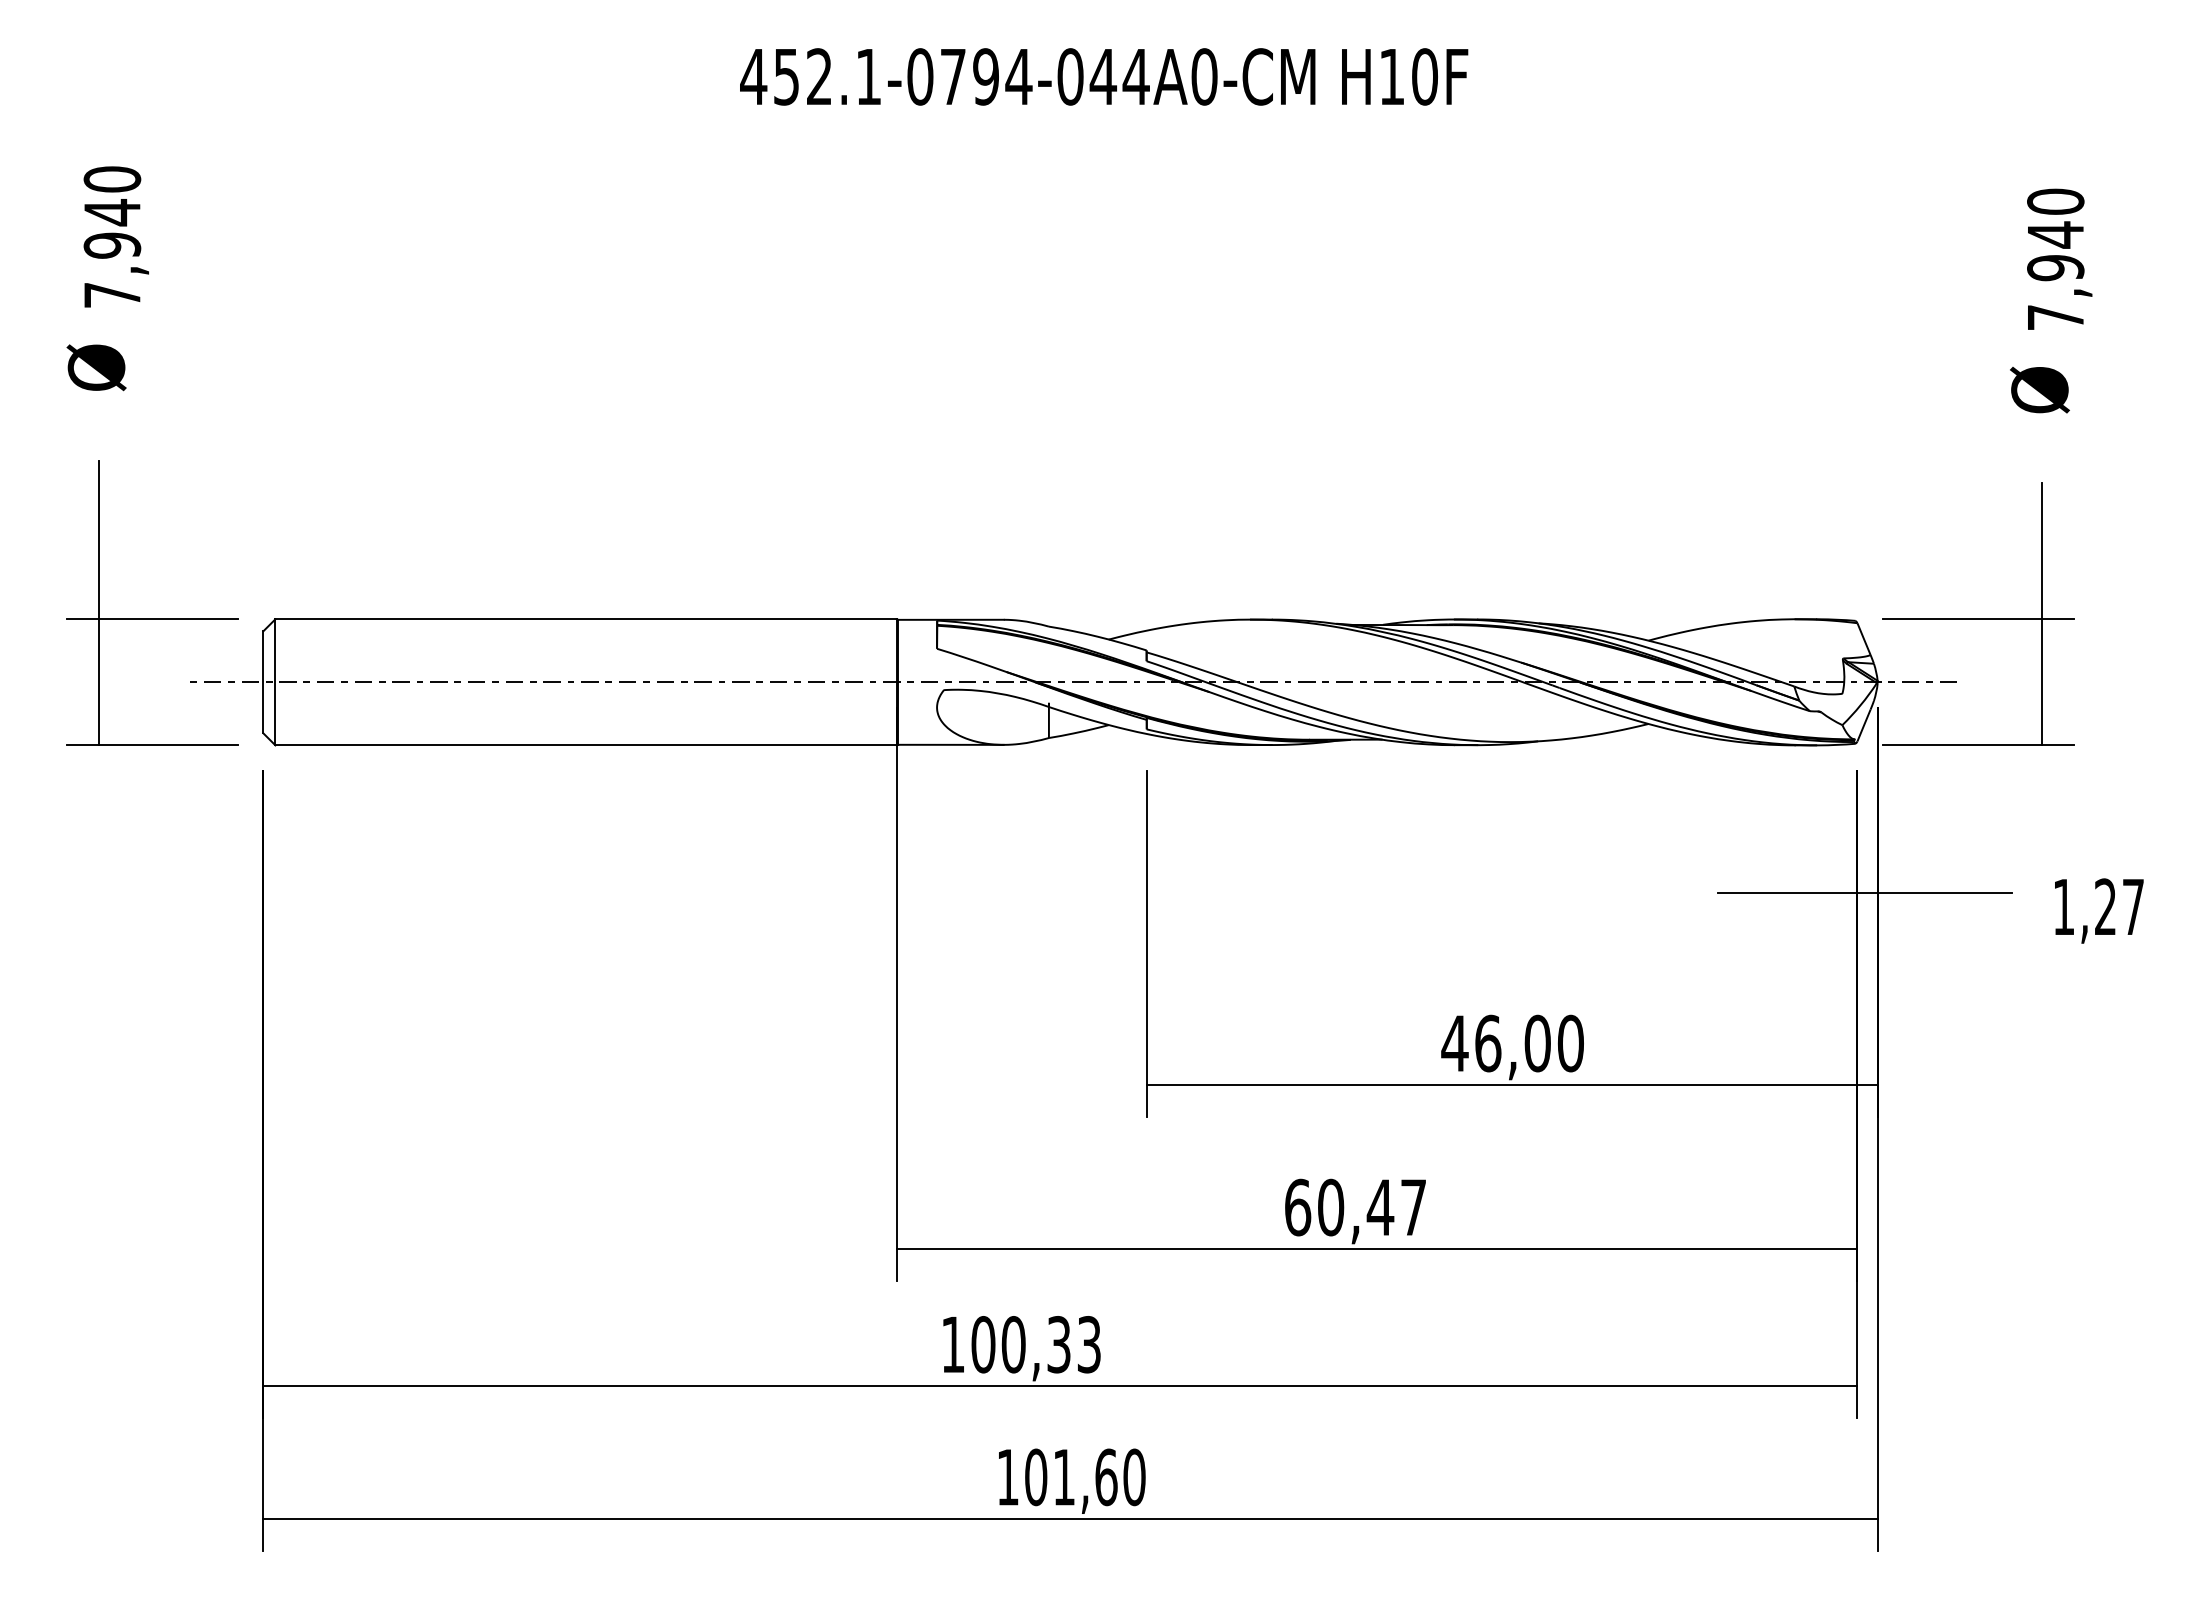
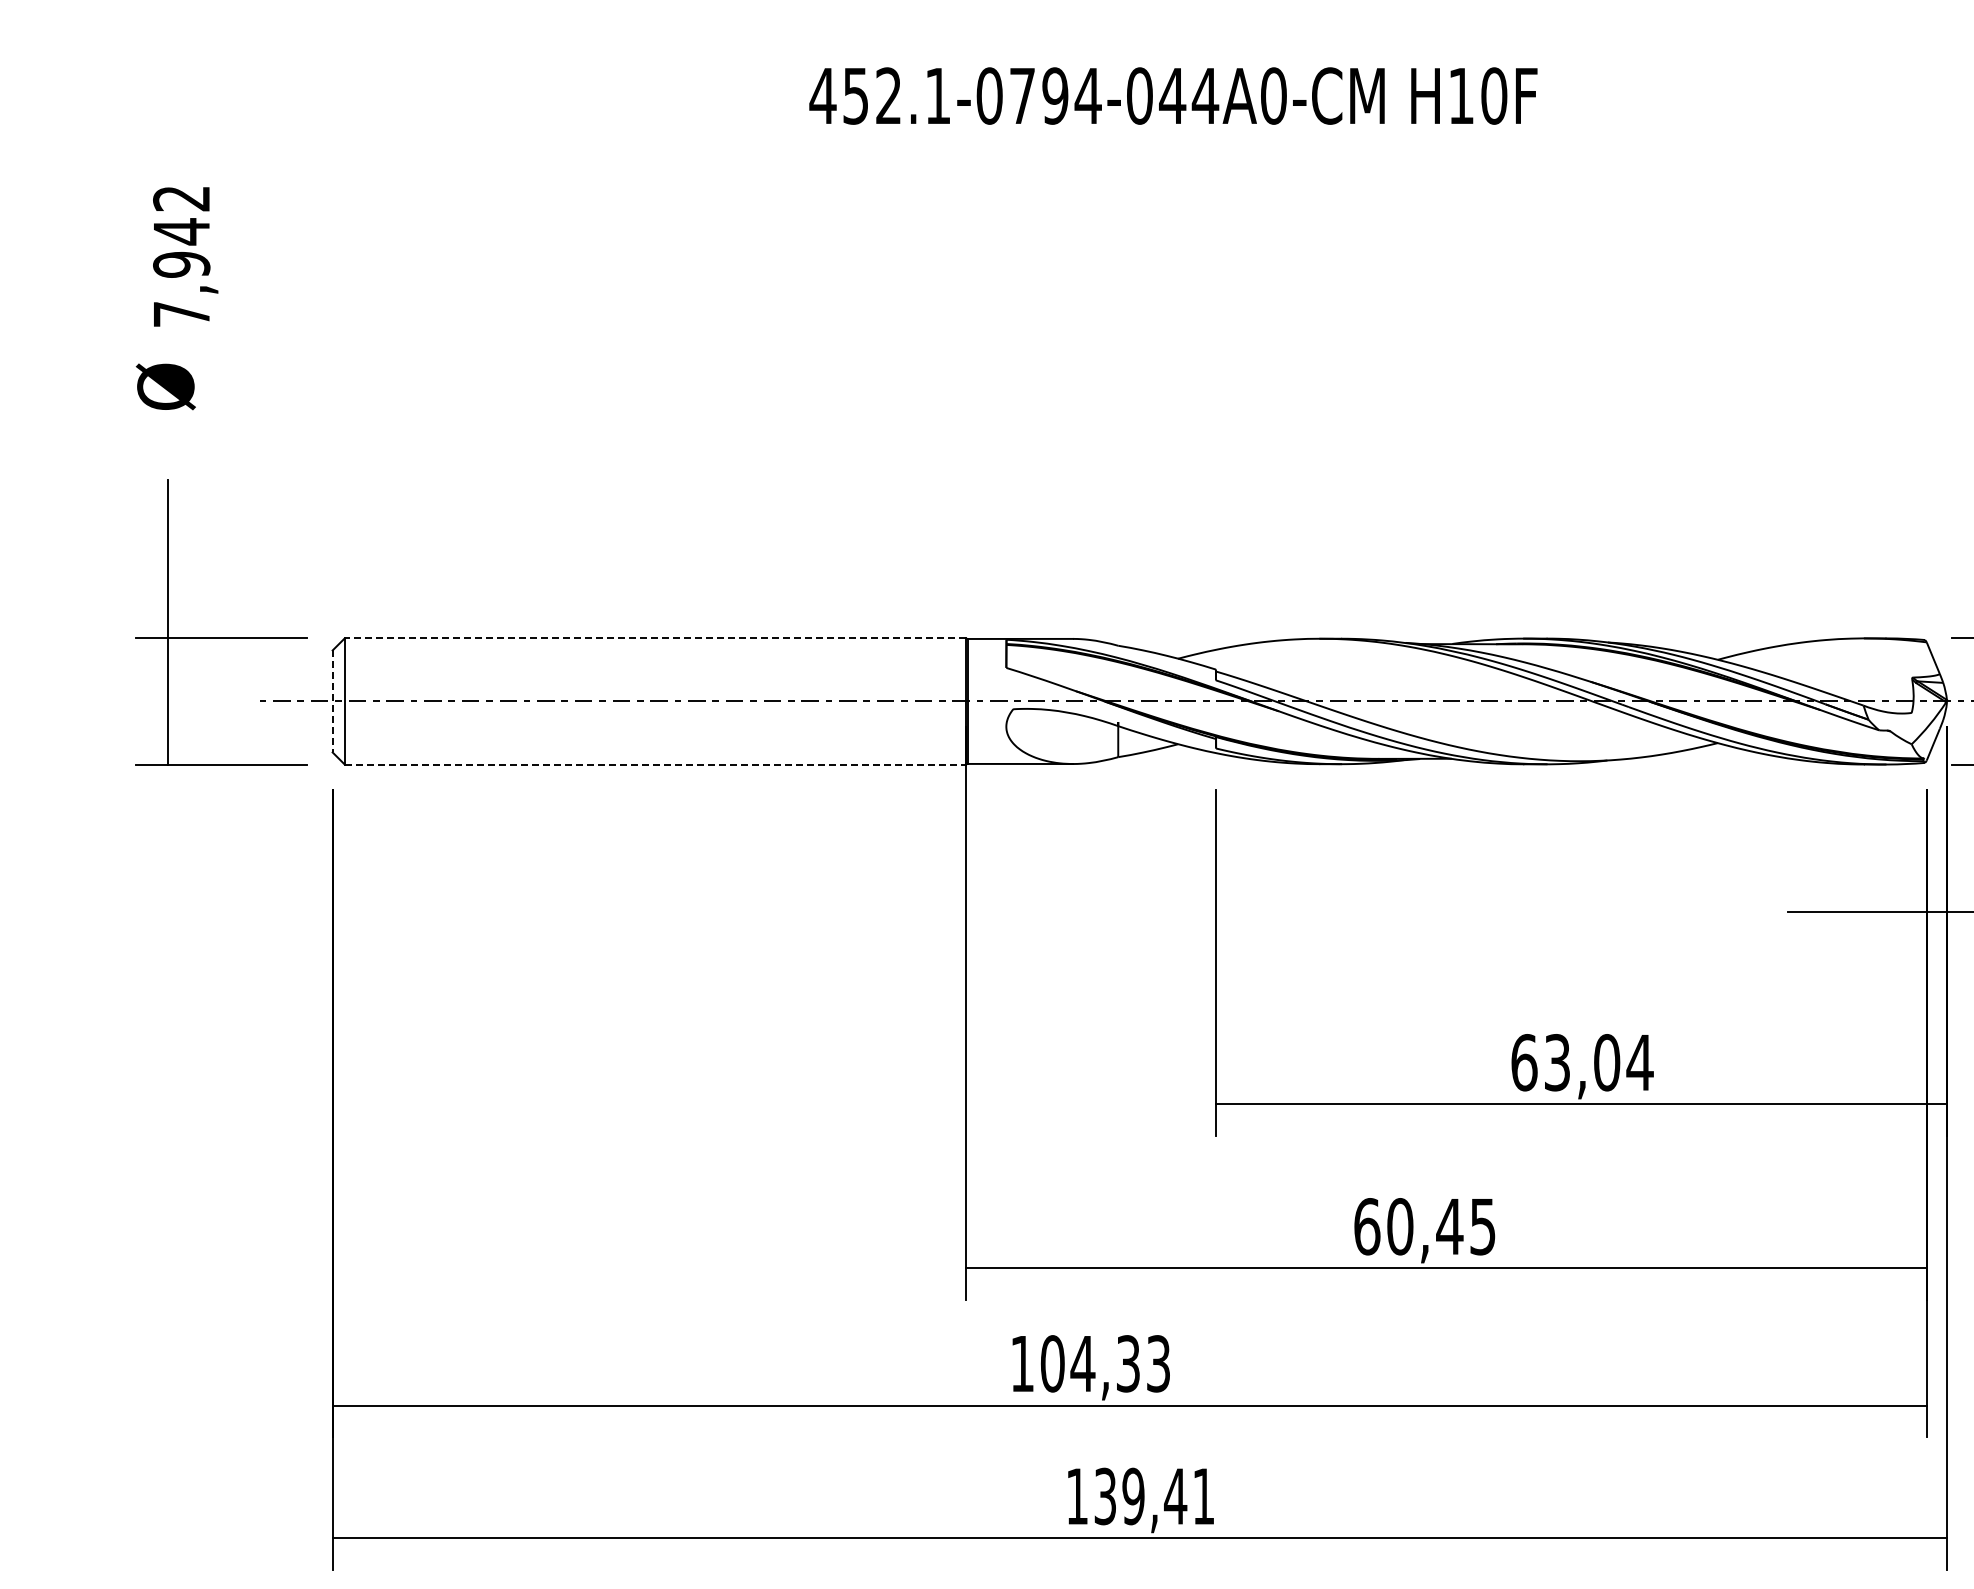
text: (112, 179) -> (181, 198), 7,940 -> 7,942
line: (586, 619) -> (655, 638), solid -> dashed
line: (263, 682) -> (332, 701), solid -> dashed
line: (586, 745) -> (655, 764), solid -> dashed
text: (1512, 1043) -> (1581, 1062), 46,00 -> 63,04
text: (1413, 1207) -> (1482, 1226), 60,47 -> 60,45
text: (1013, 1344) -> (1082, 1363), 100,33 -> 104,33
text: (1085, 1477) -> (1154, 1496), 101,60 -> 139,41

